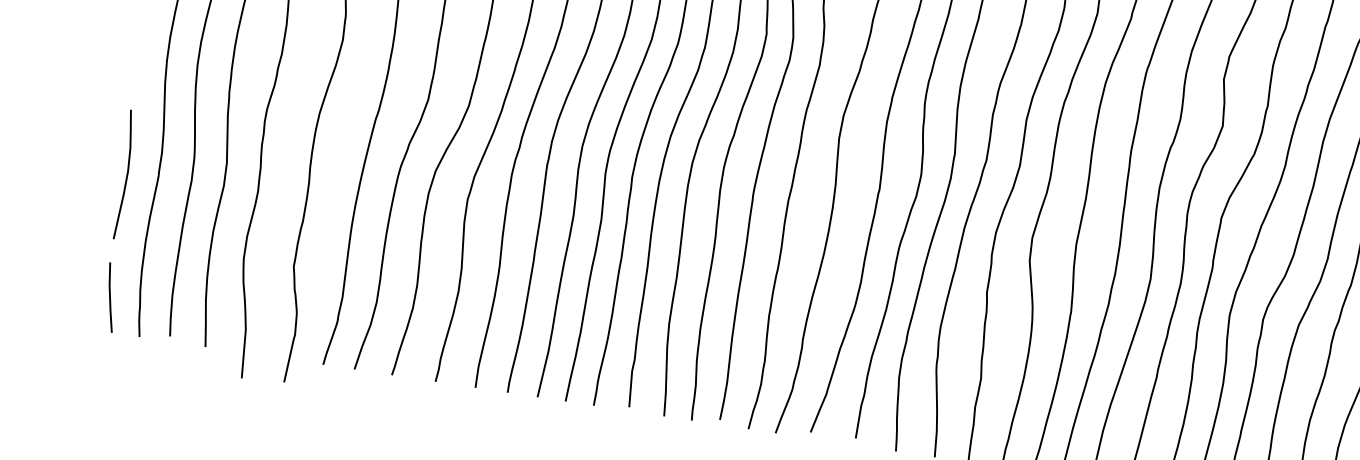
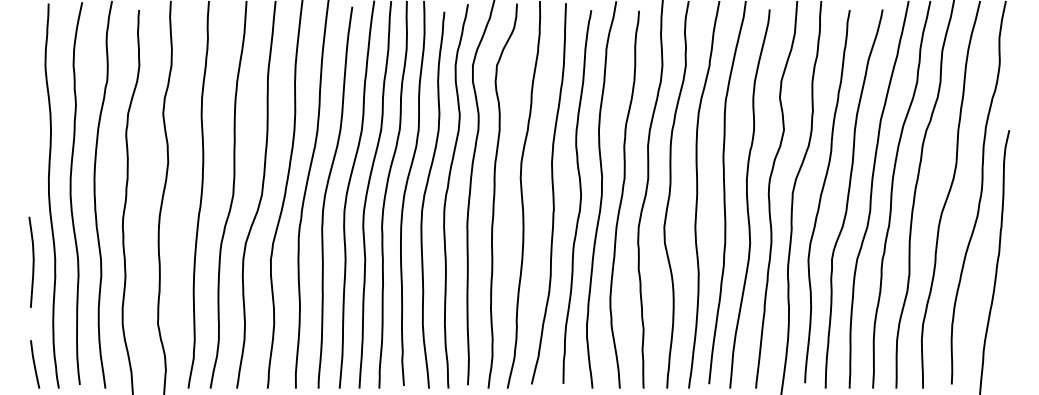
curve: (125, 173) -> (32, 261), moved

